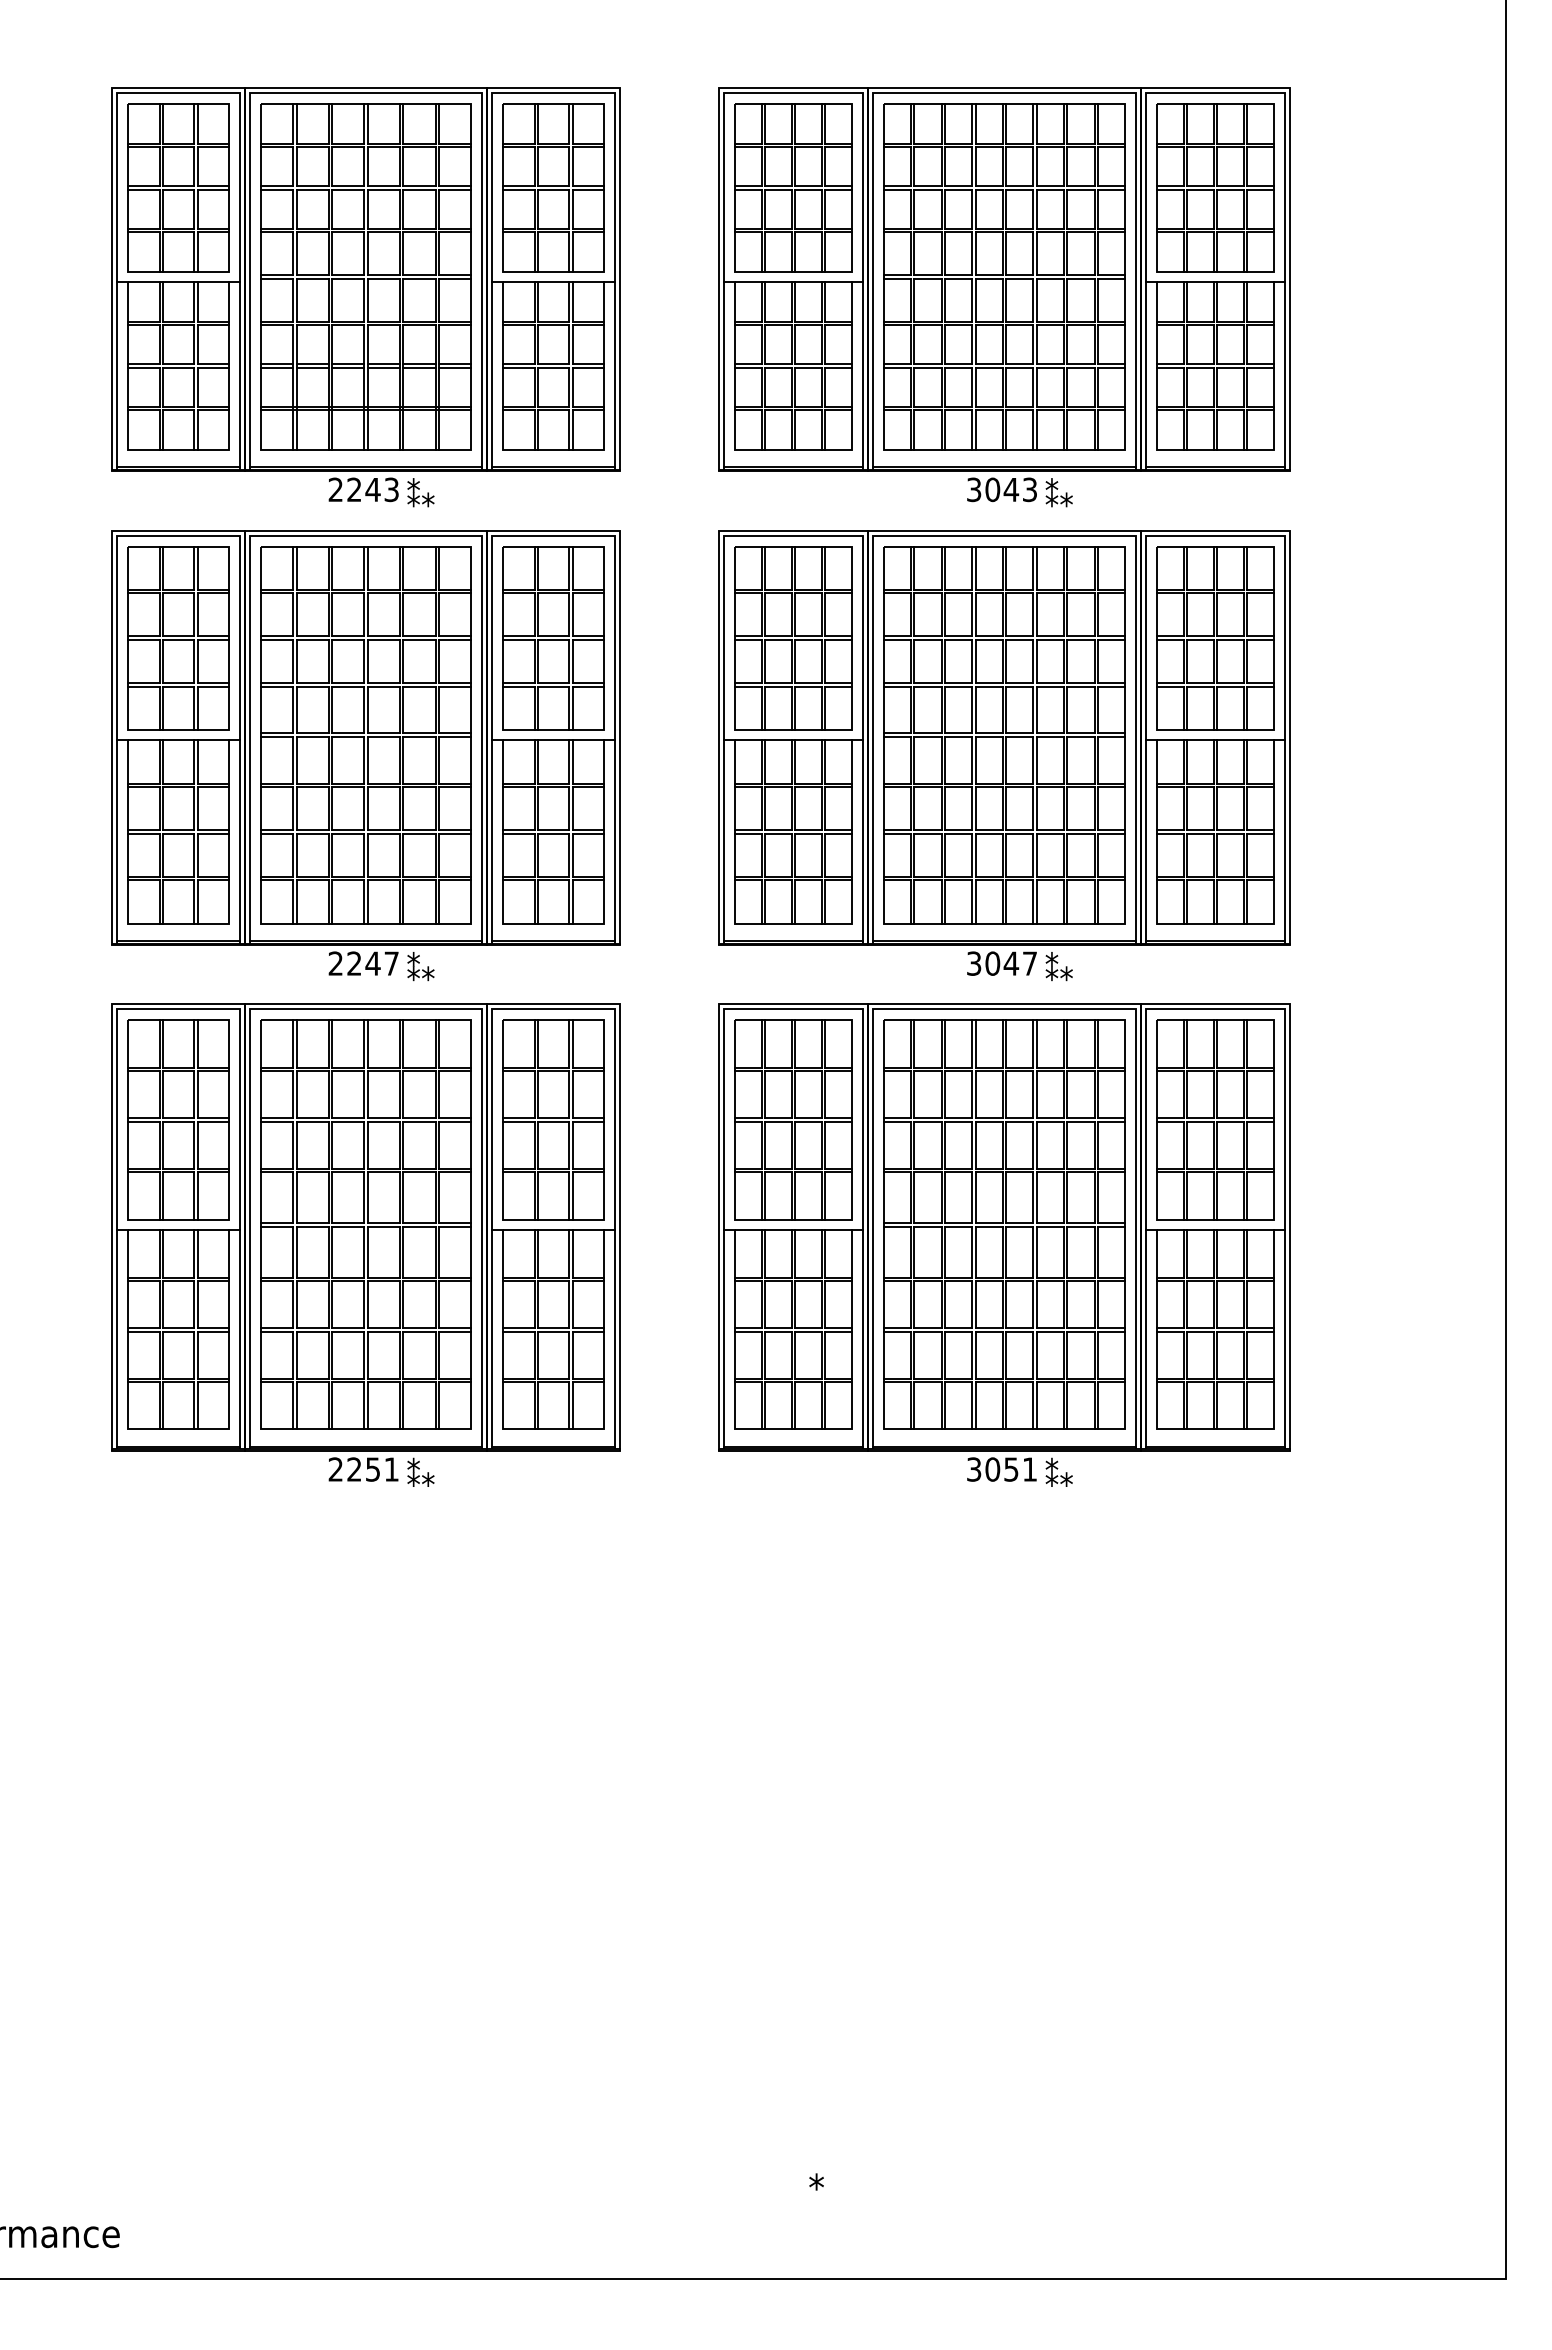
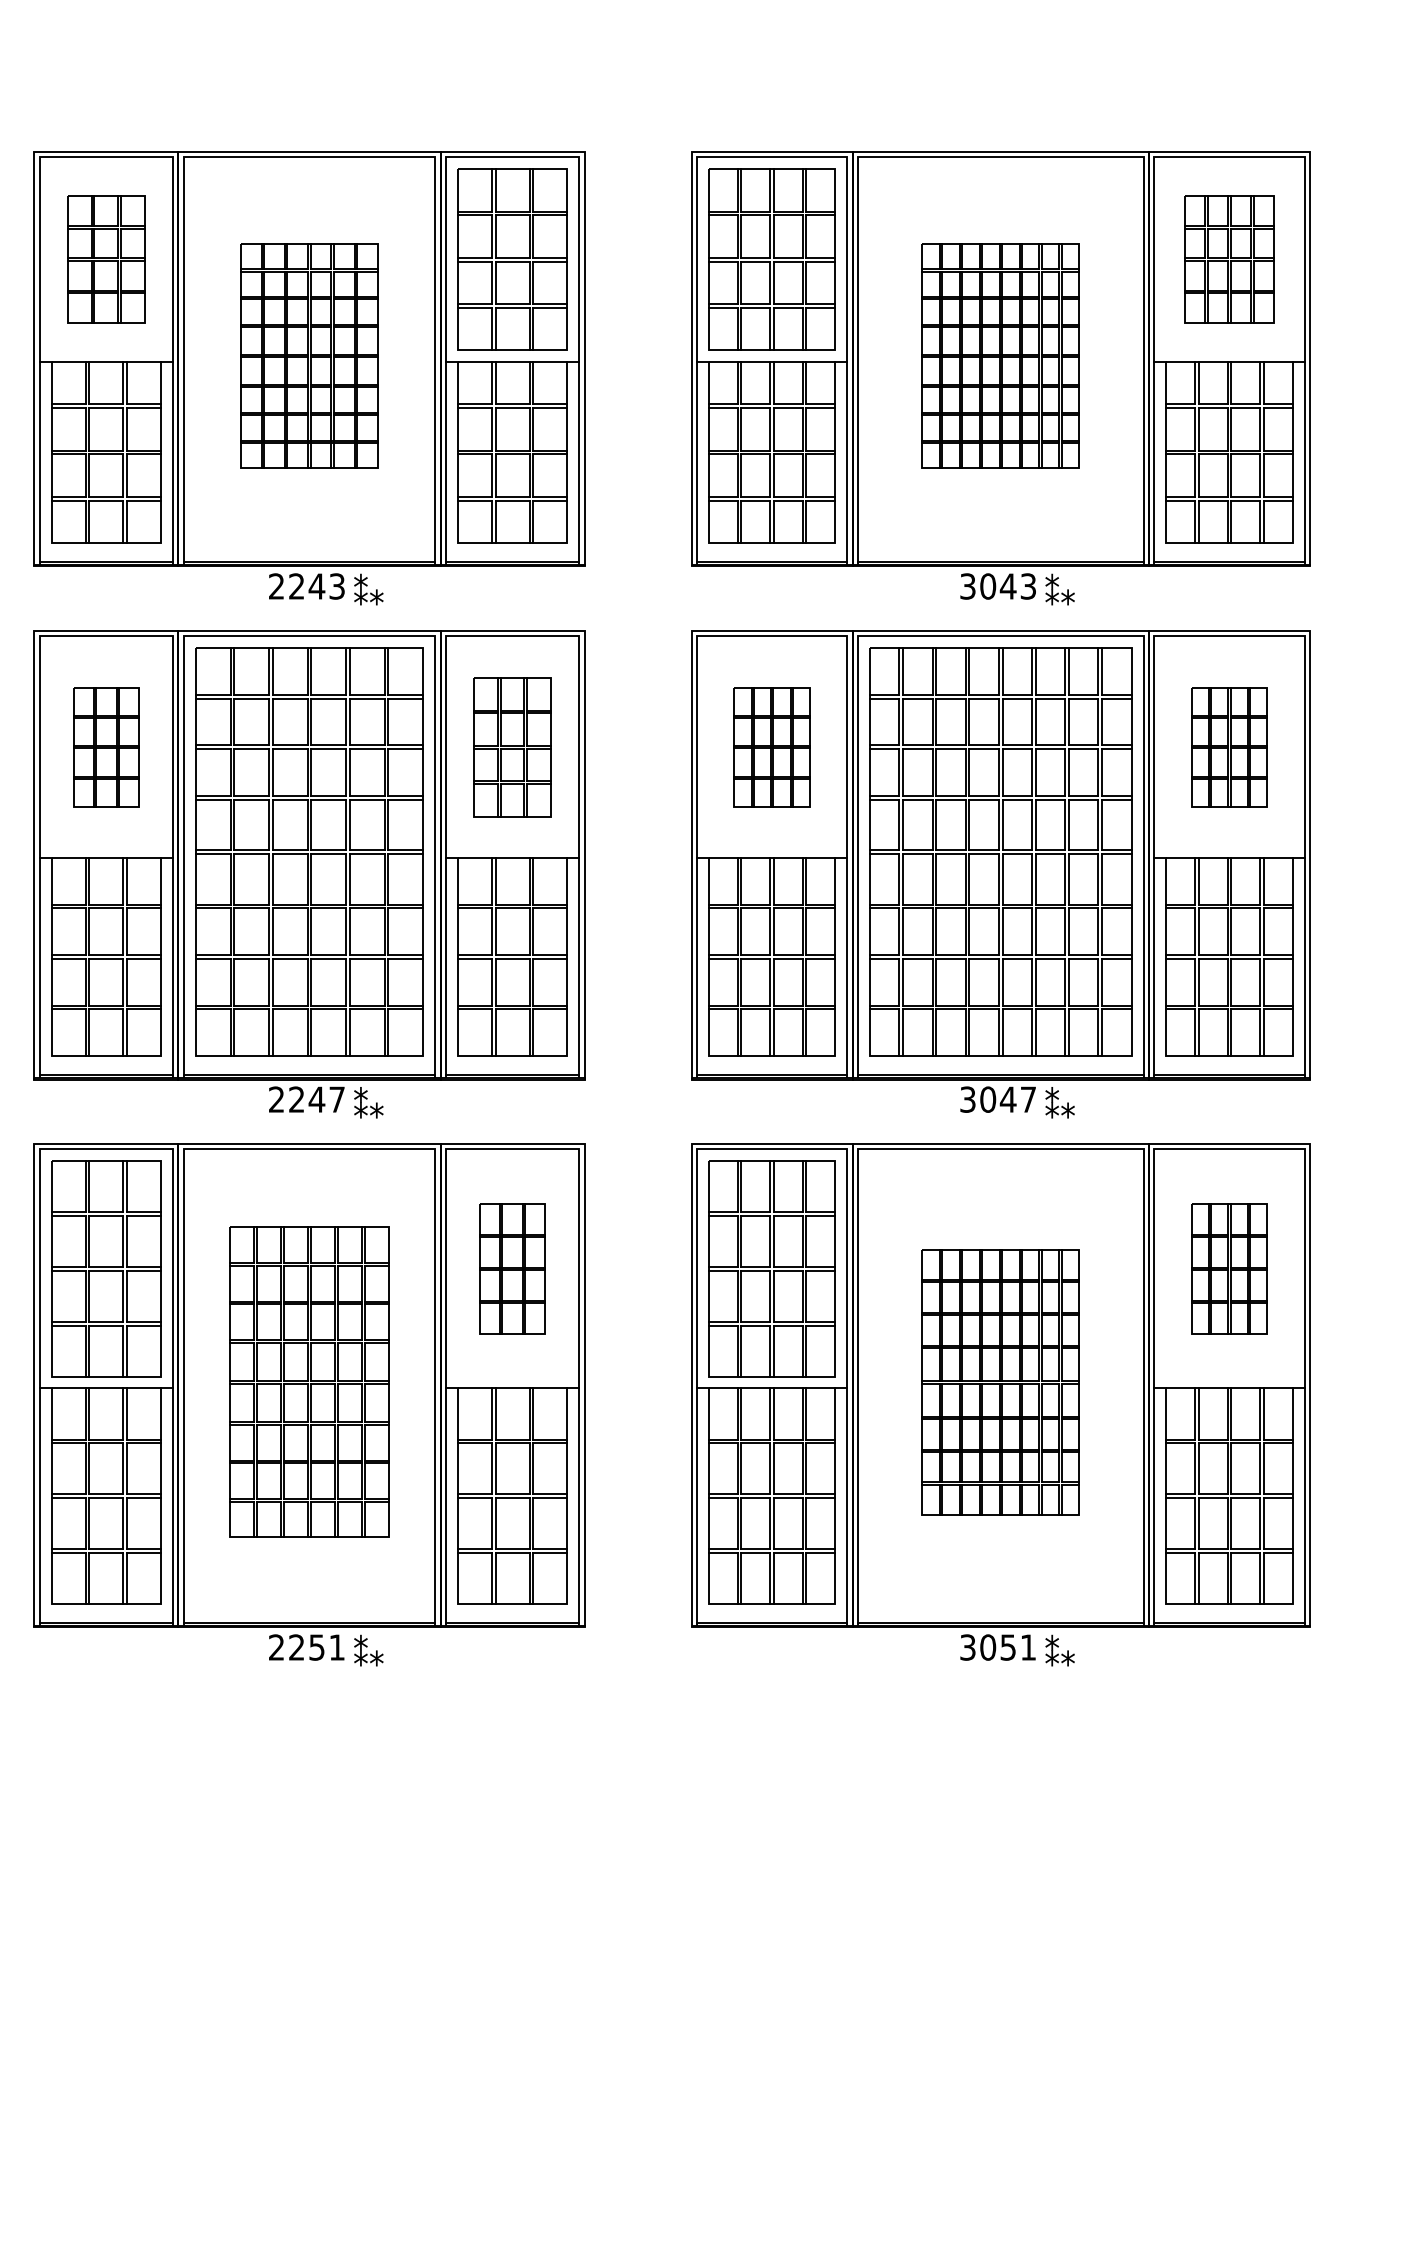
part: (178, 187) -> (106, 259), size x0.7
part: (1215, 187) -> (1229, 259), size x0.7
part: (365, 276) -> (308, 355), size x0.6
part: (1004, 276) -> (1000, 355), size x0.6
part: (178, 638) -> (106, 747), size x0.6
part: (553, 638) -> (512, 747), size x0.7
part: (793, 638) -> (772, 747), size x0.6
part: (1215, 638) -> (1229, 747), size x0.6
part: (553, 1119) -> (512, 1268), size x0.6
part: (1215, 1119) -> (1229, 1268), size x0.6
part: (365, 1224) -> (308, 1382), size x0.7
part: (1004, 1224) -> (1000, 1382), size x0.6

